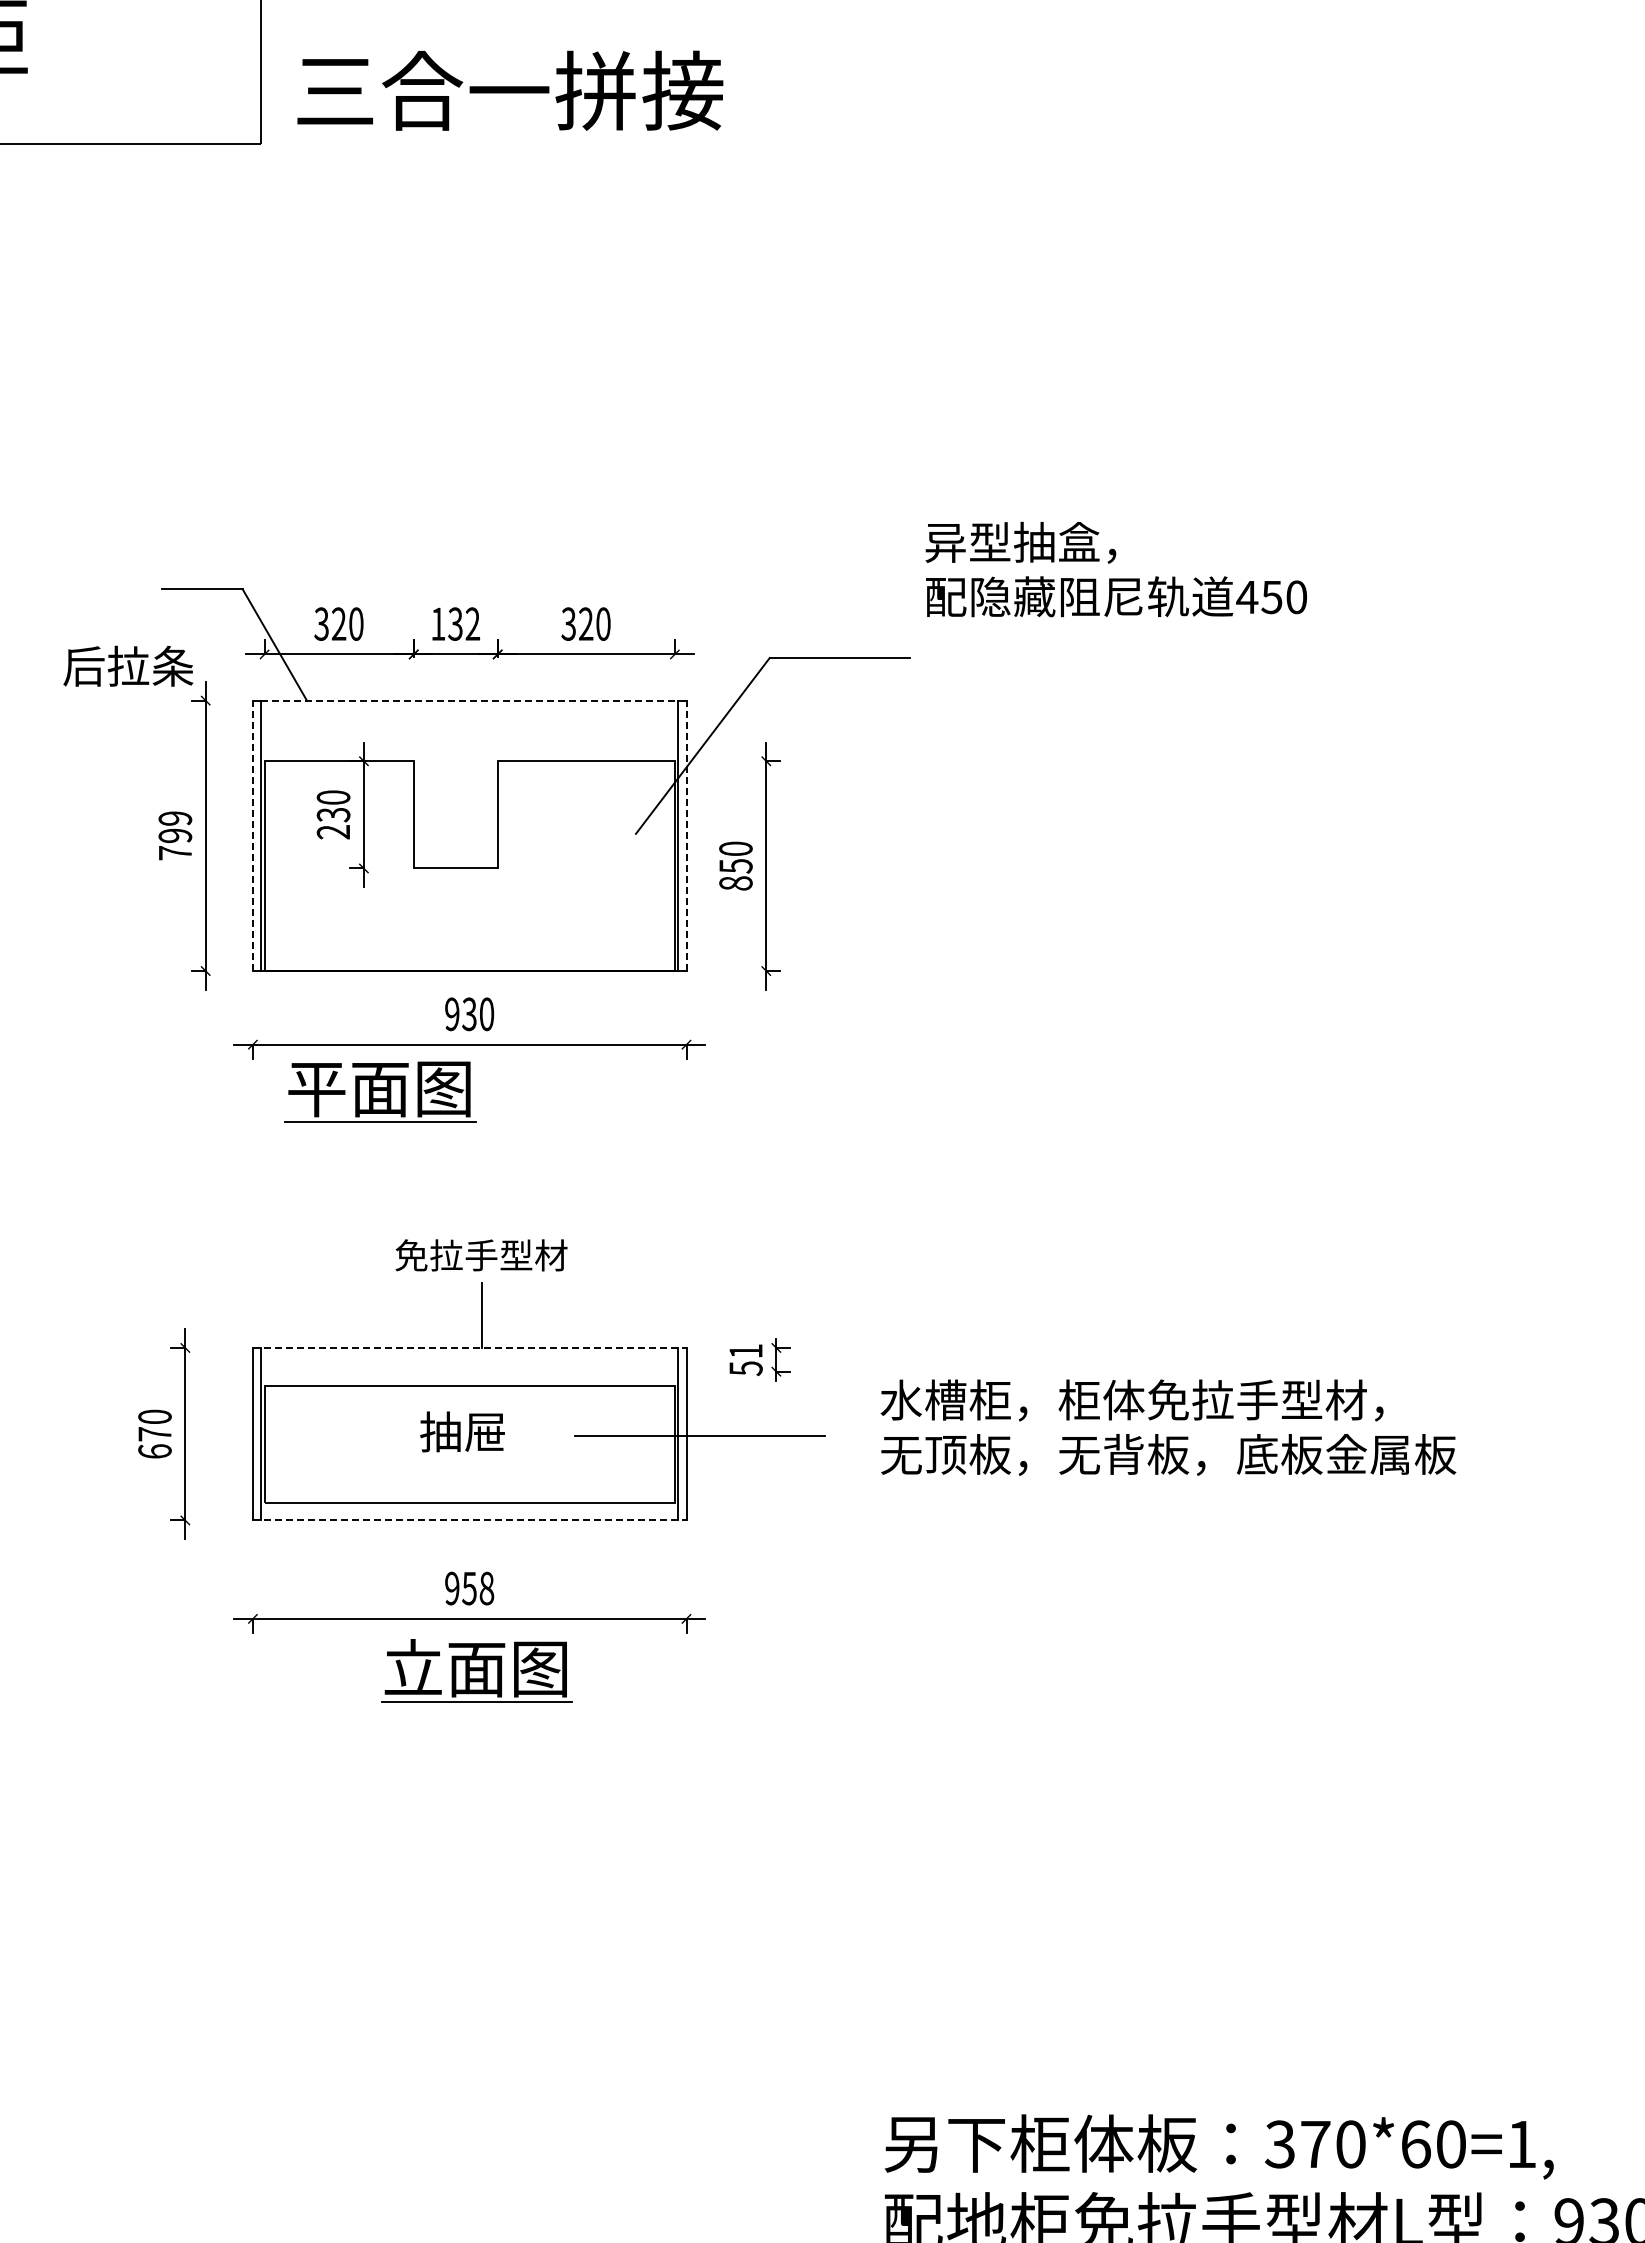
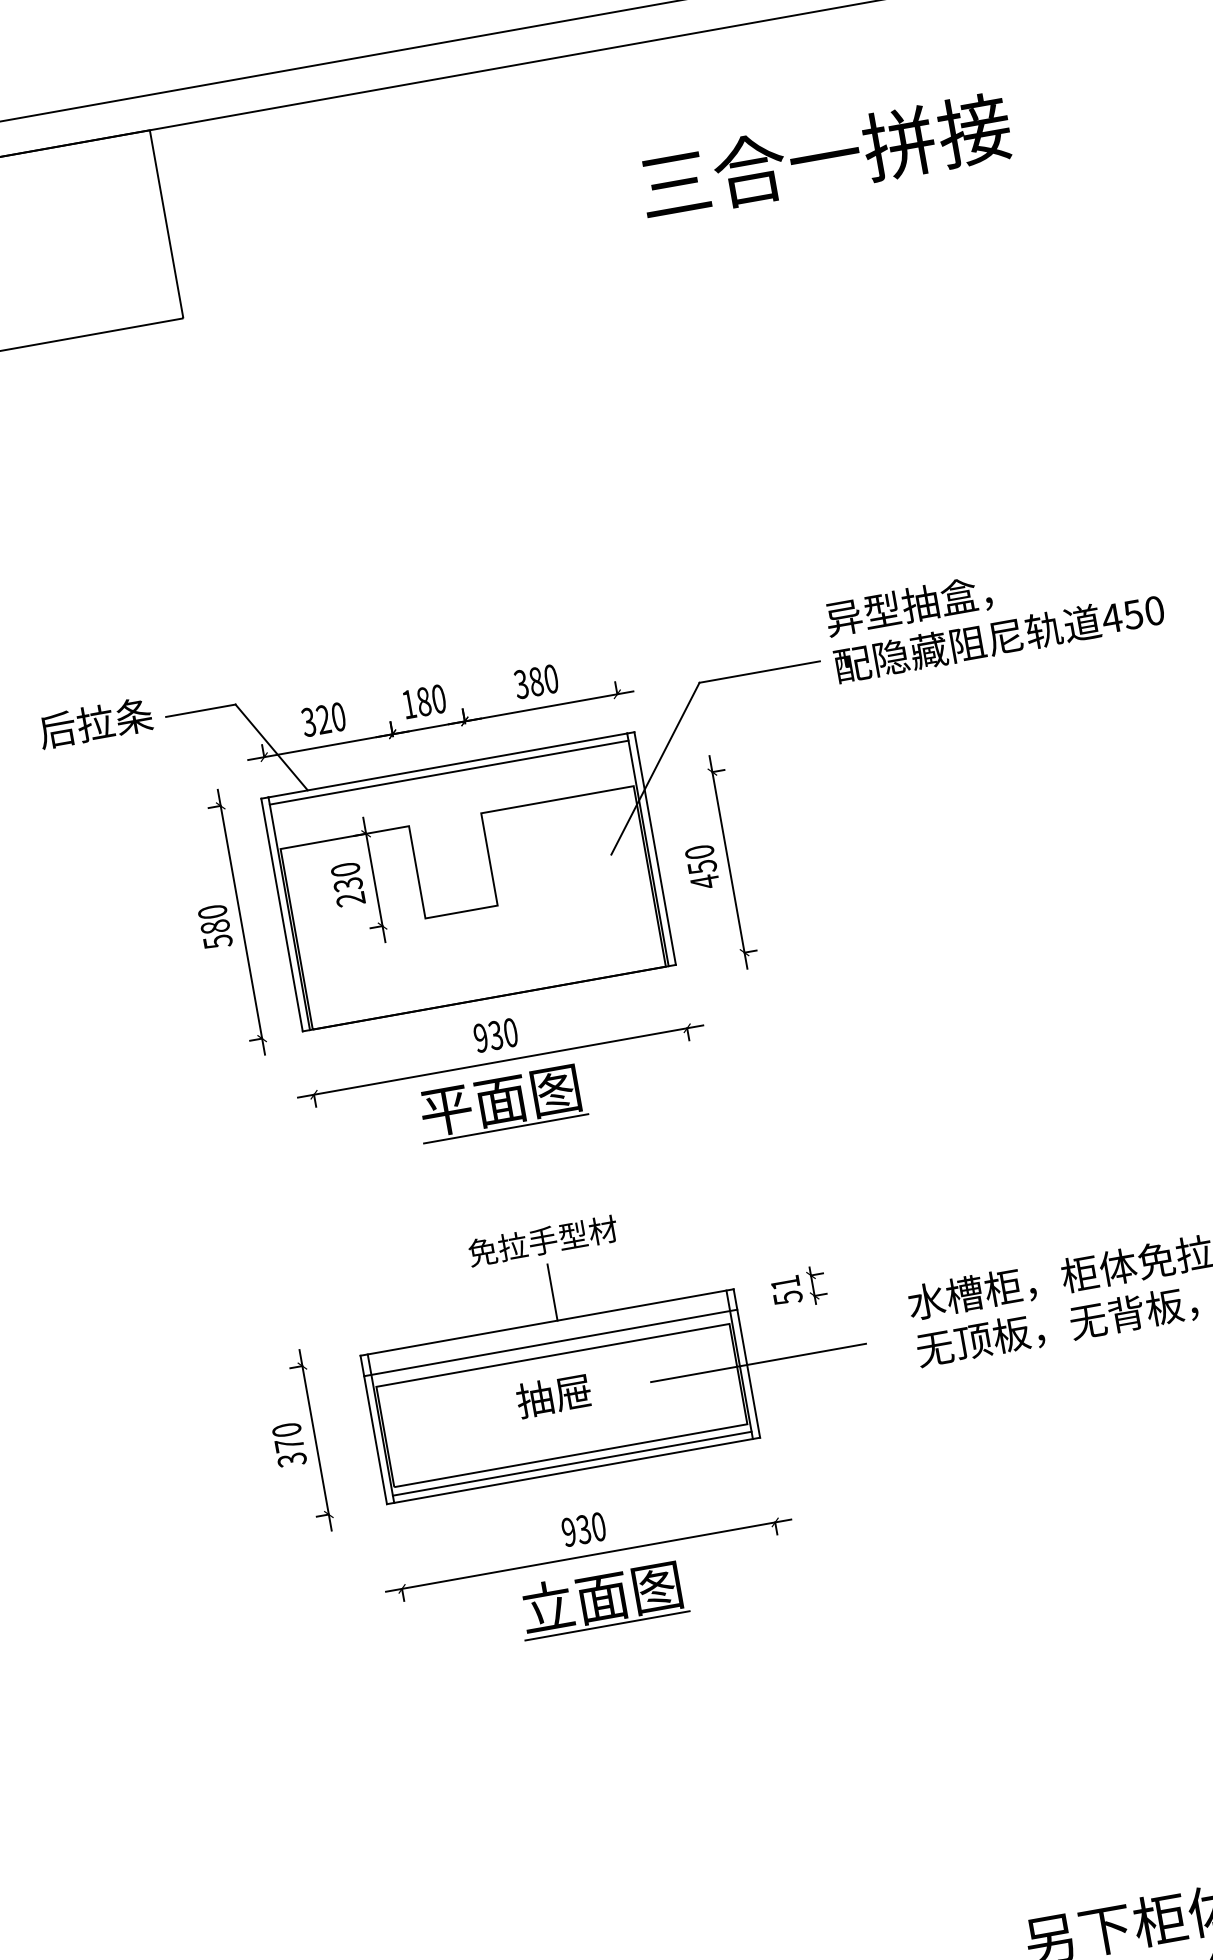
text: (510, 90) -> (825, 156), moved
text: (1115, 569) -> (994, 614), moved
text: (464, 623) -> (431, 699), 132 -> 180
text: (586, 623) -> (536, 681), 320 -> 380
text: (128, 665) -> (95, 722), moved
line: (470, 700) -> (448, 765), dashed -> solid
line: (469, 709) -> (449, 773), added
text: (175, 835) -> (215, 926), 799 -> 580
line: (252, 835) -> (281, 914), dashed -> solid
line: (686, 835) -> (655, 848), dashed -> solid
text: (735, 883) -> (704, 882), 850 -> 450
part: (380, 1091) -> (501, 1102), moved
line: (469, 1347) -> (546, 1322), dashed -> solid
line: (469, 1371) -> (550, 1342), added
text: (154, 1451) -> (291, 1459), 670 -> 370
line: (469, 1512) -> (572, 1464), added
line: (469, 1520) -> (573, 1471), dashed -> solid
text: (478, 1588) -> (591, 1528), 958 -> 930

